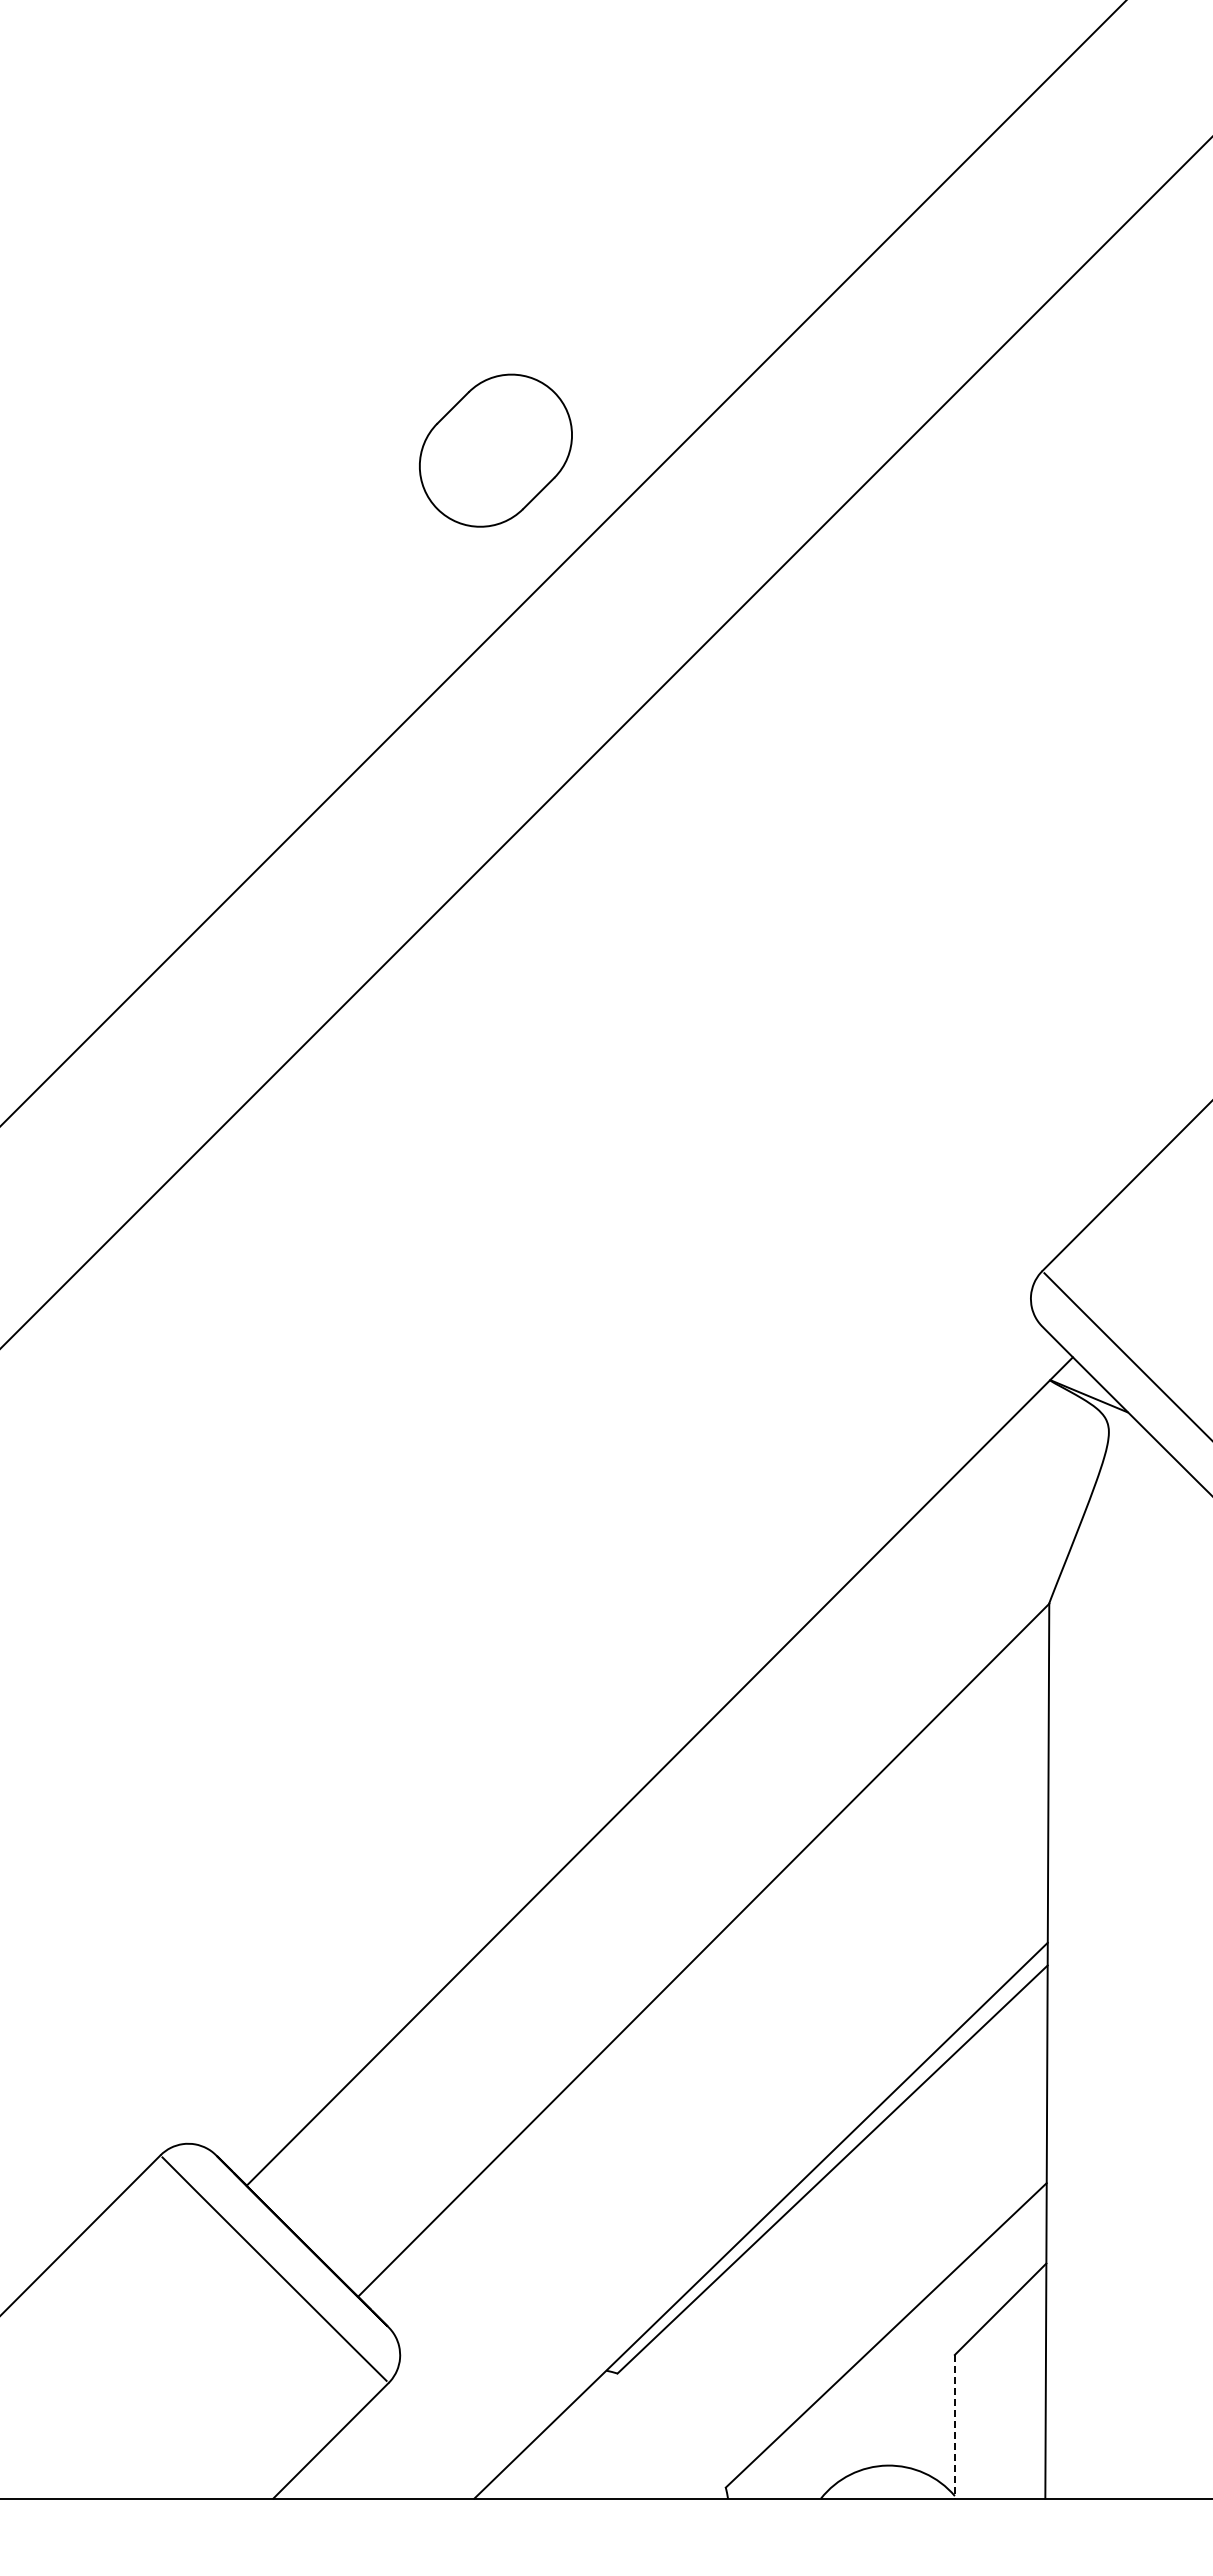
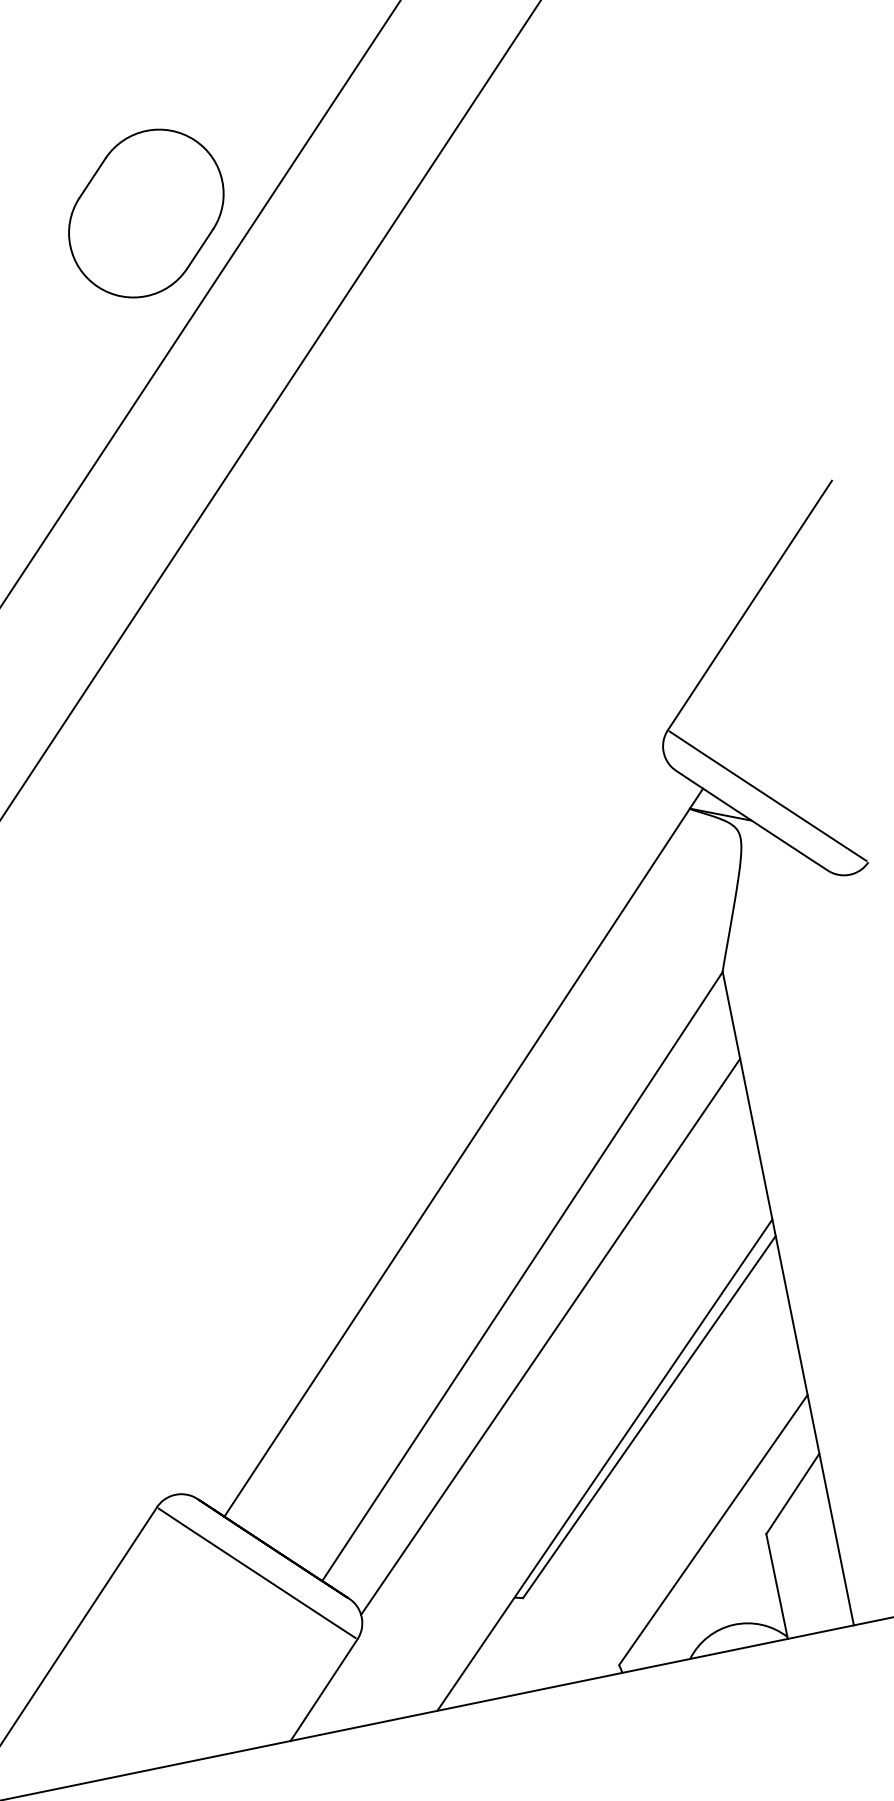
part: (495, 450) -> (146, 213), size x1.43
line: (724, 2036) -> (550, 1336), added
line: (954, 2426) -> (776, 1586), dashed -> solid

